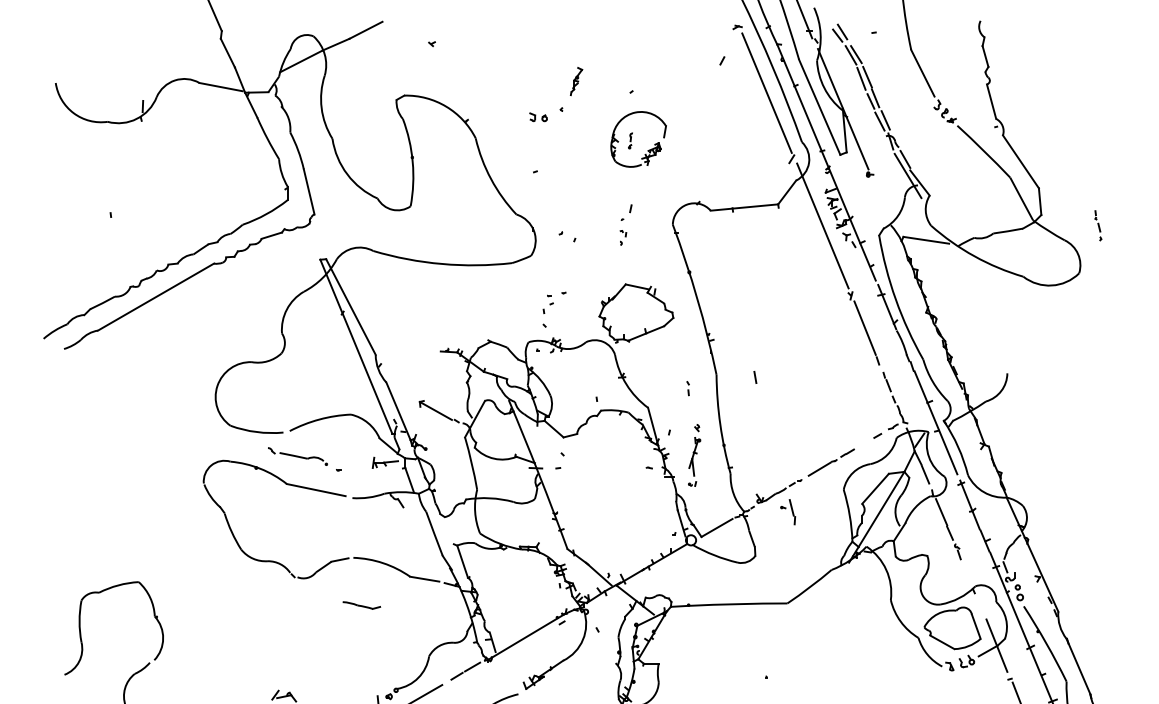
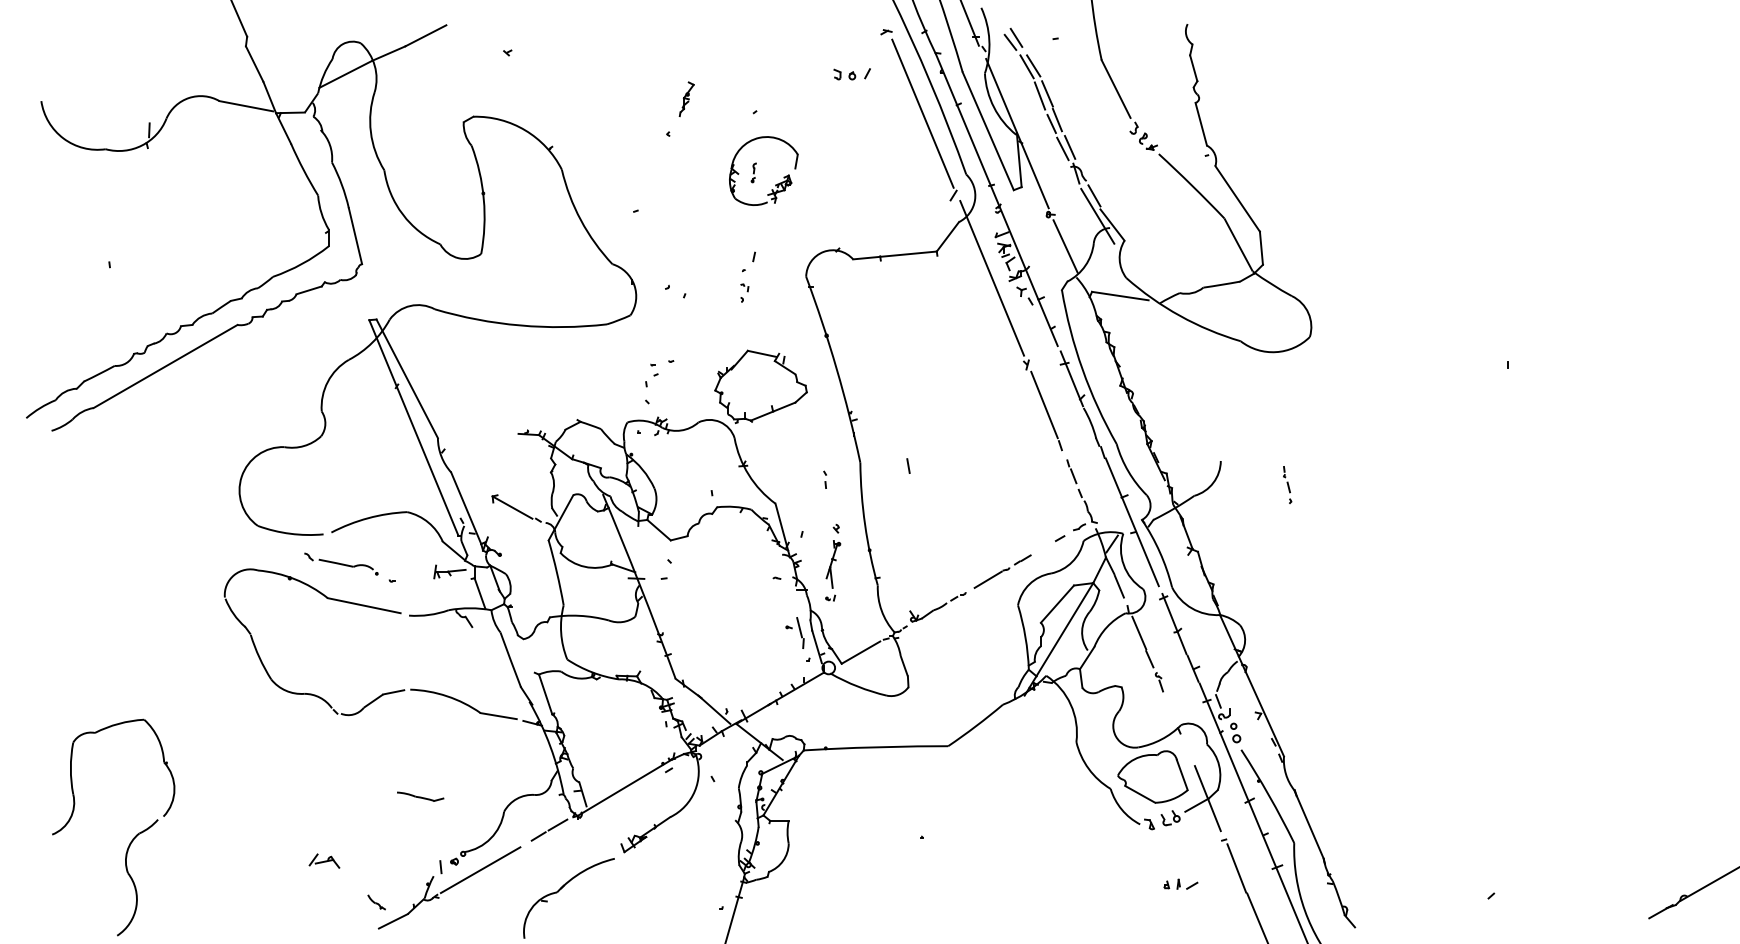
part: (538, 117) -> (844, 74), moved
line: (882, 200) -> (1065, 246), added
part: (1098, 226) -> (1287, 485), moved
part: (787, 511) -> (794, 632), moved
part: (361, 605) -> (420, 796), moved

